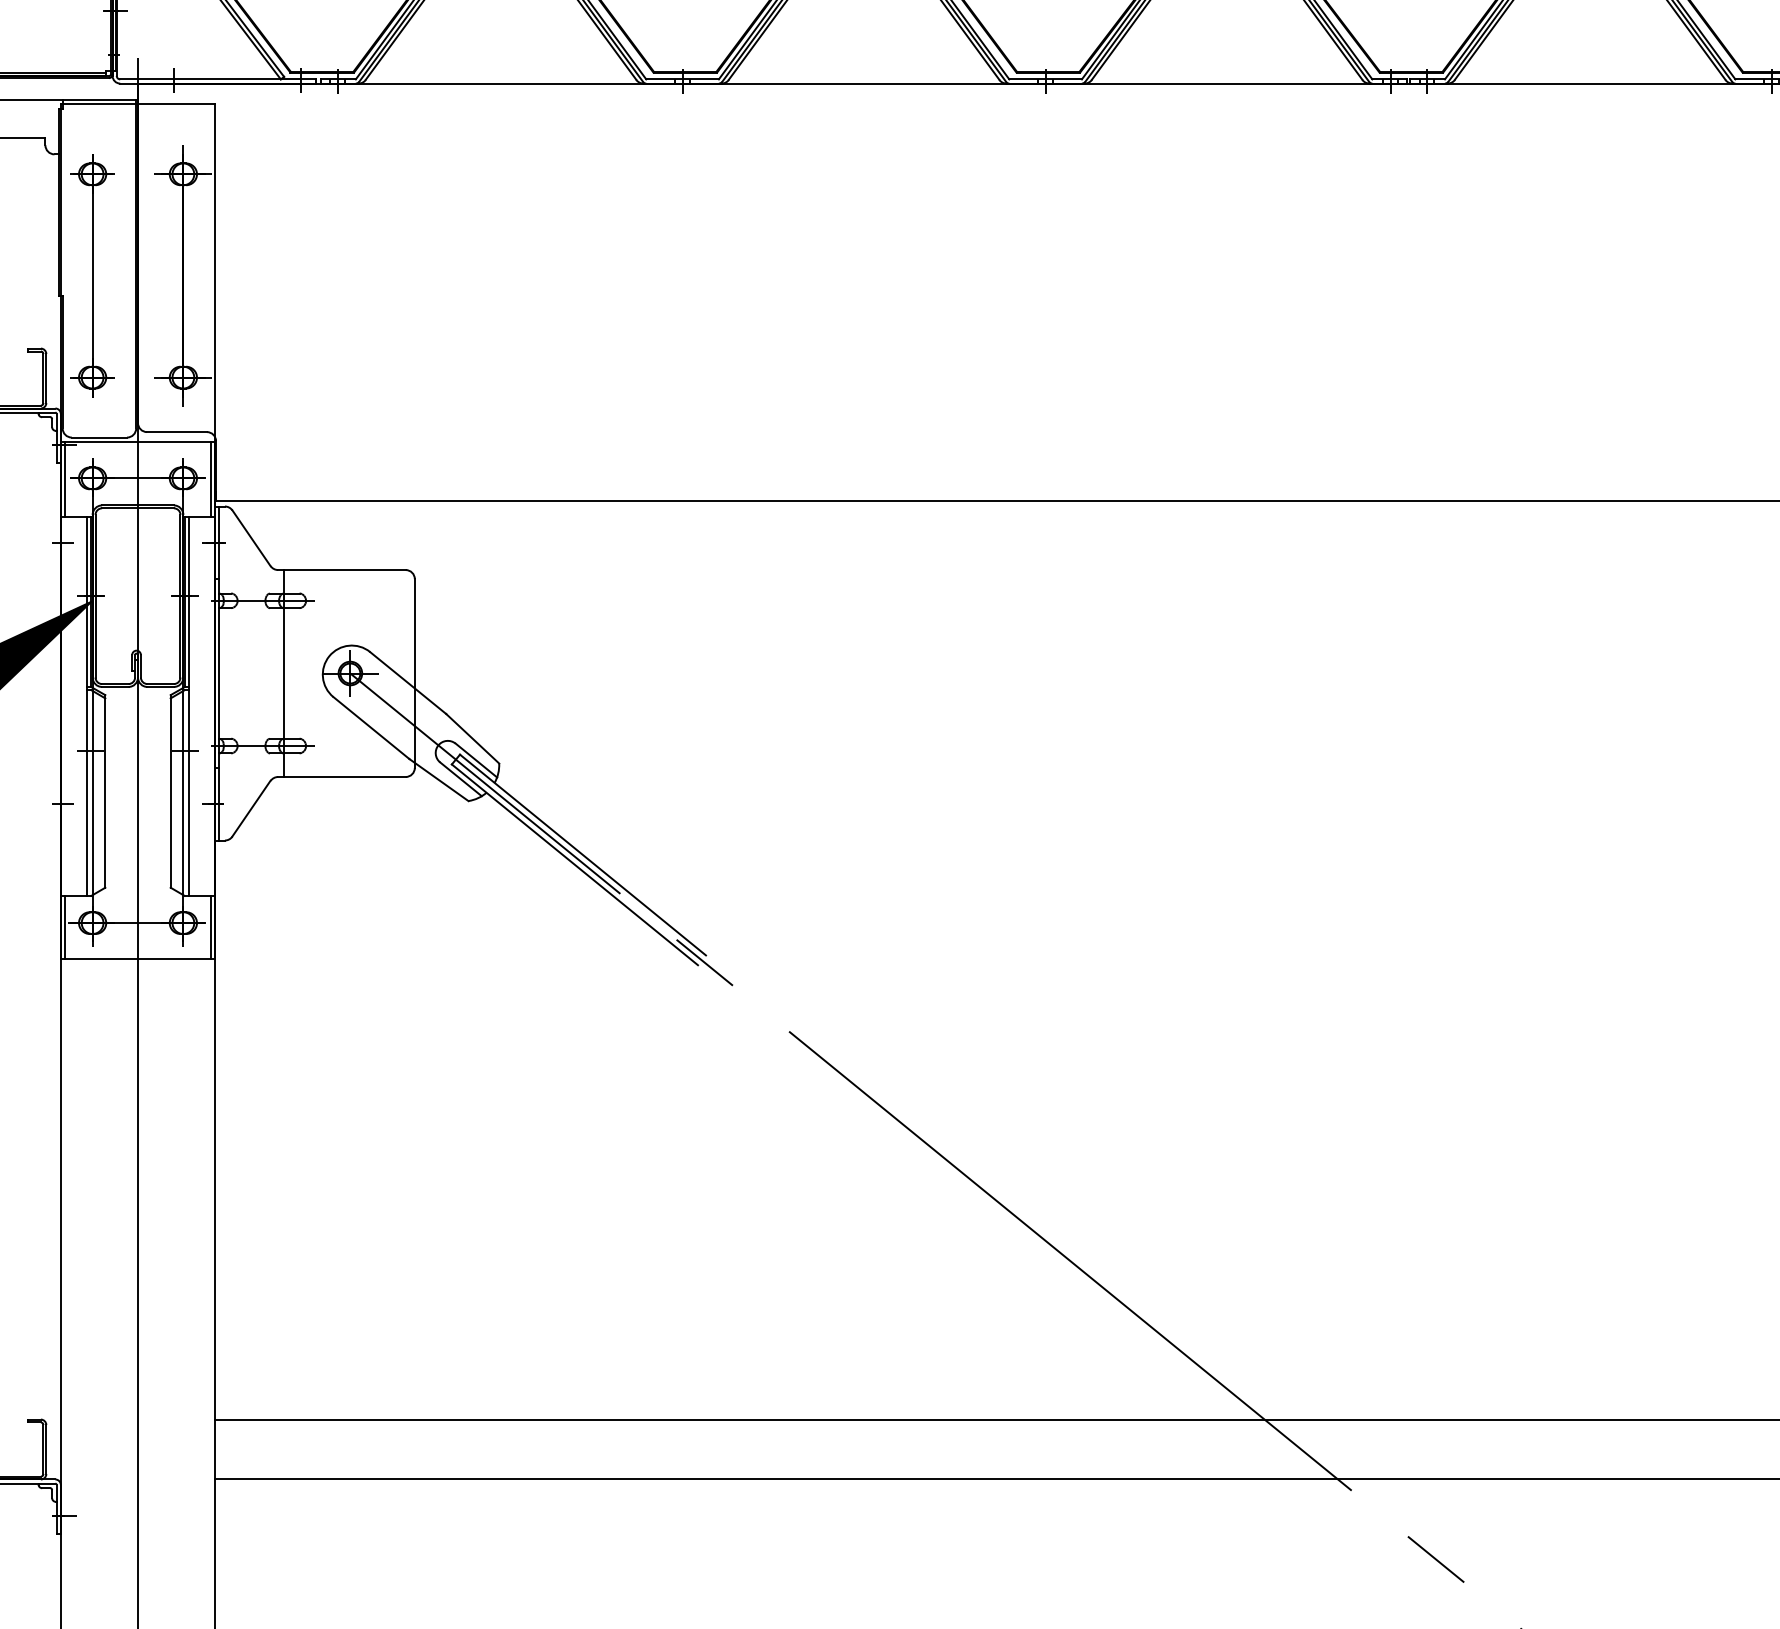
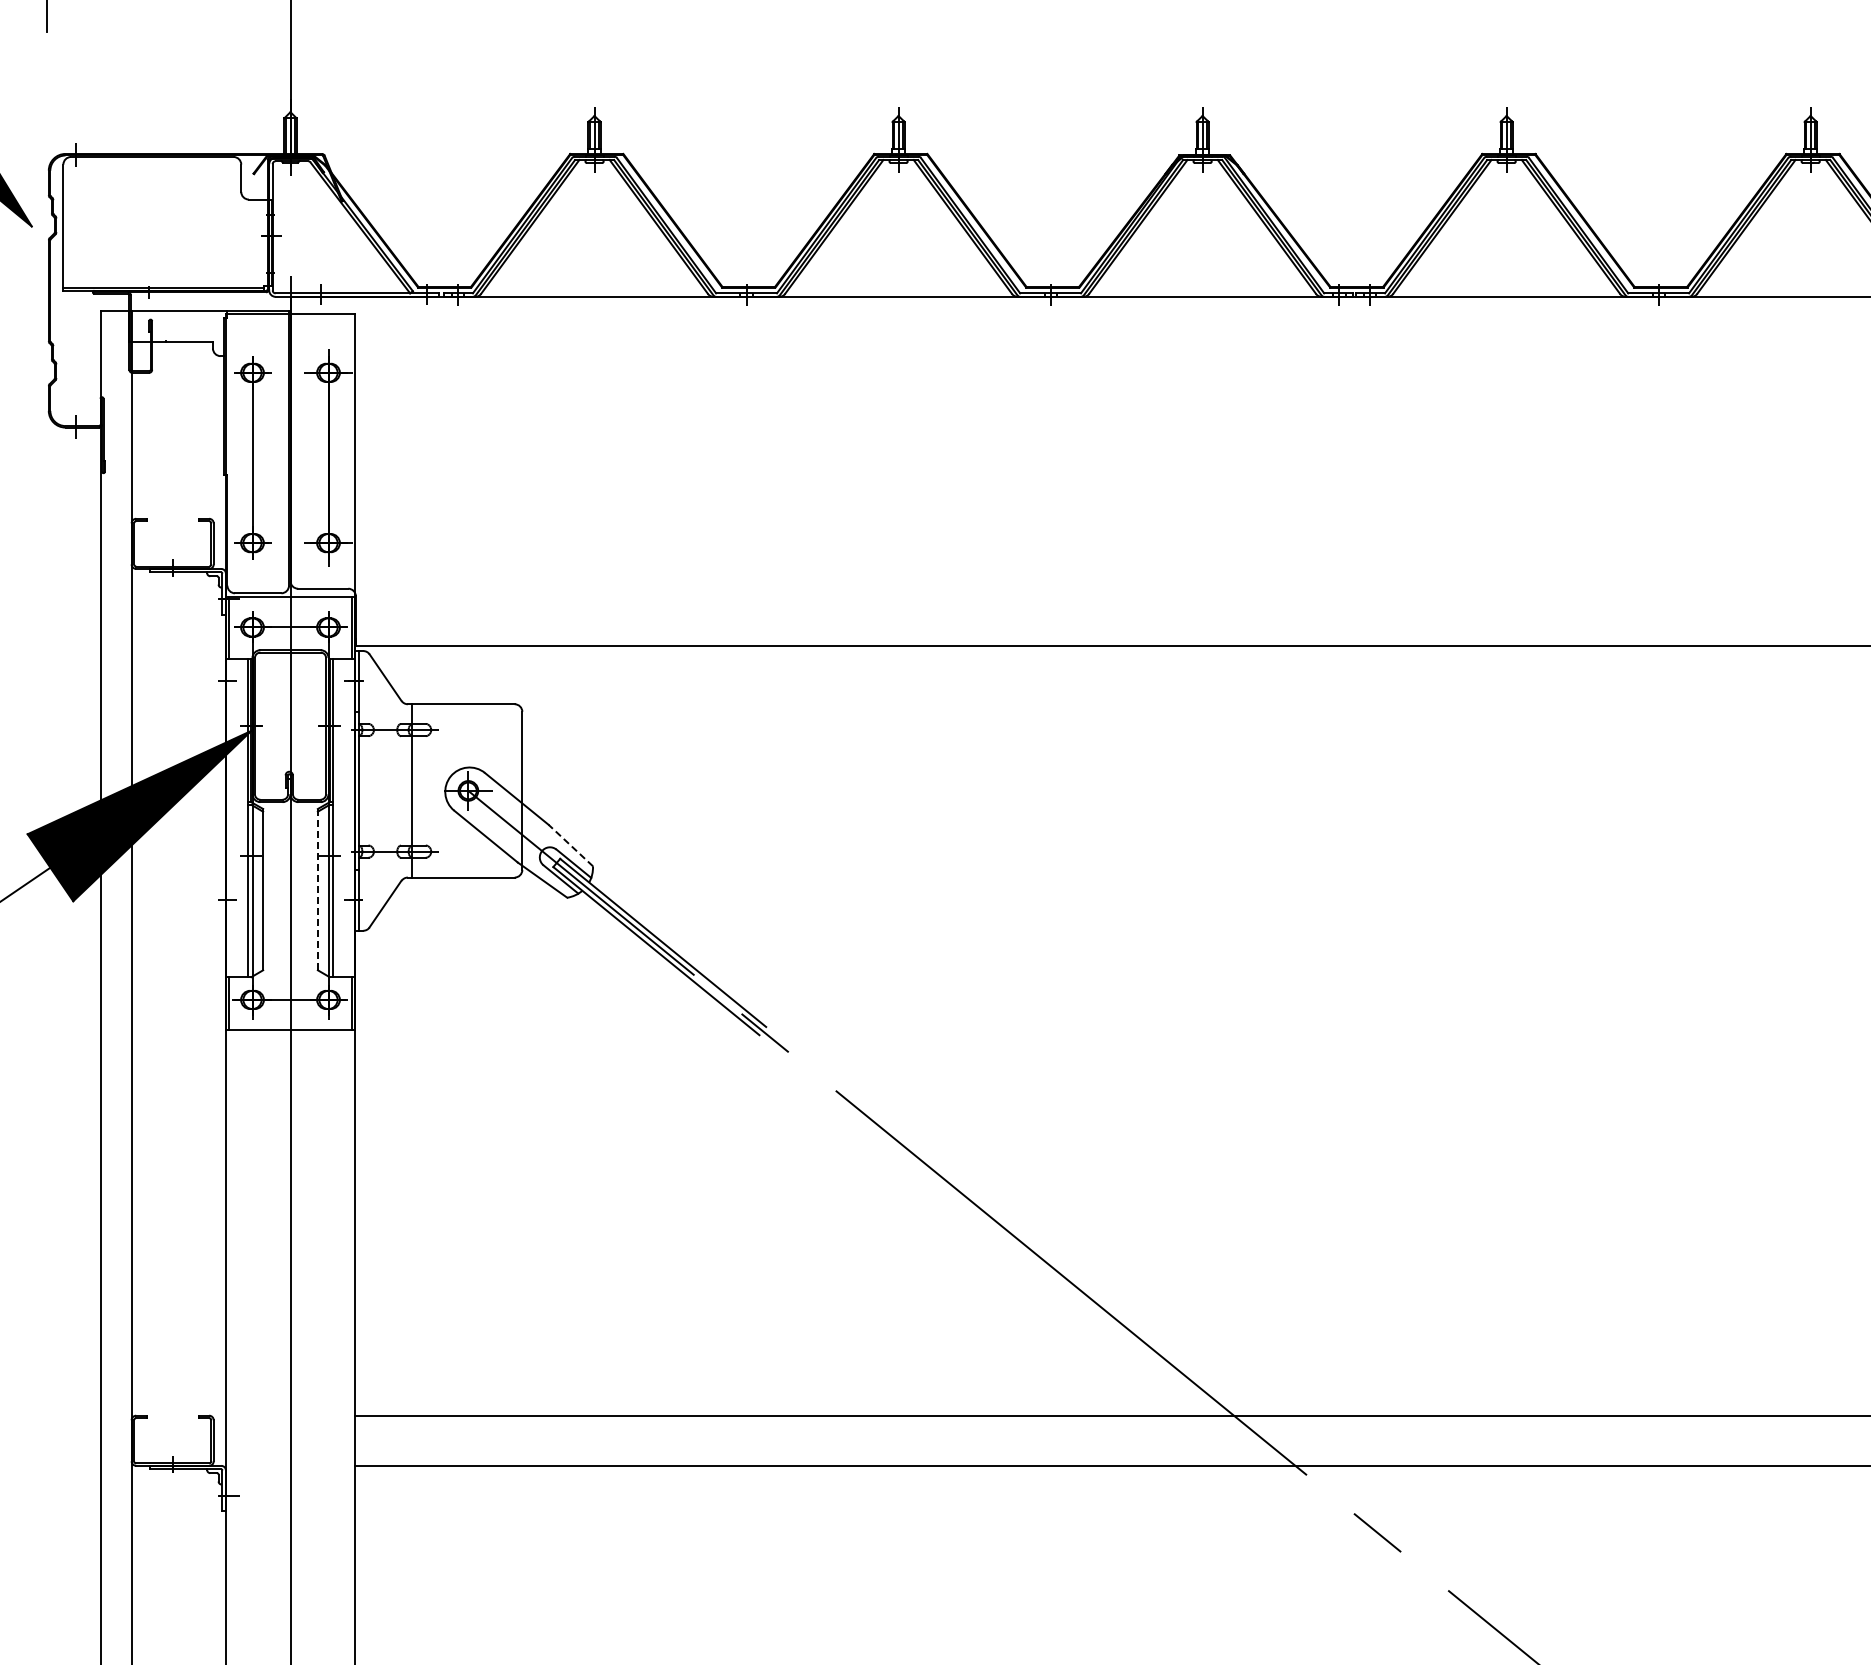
line: (472, 738) -> (570, 845), solid -> dashed
line: (170, 791) -> (317, 889), solid -> dashed

